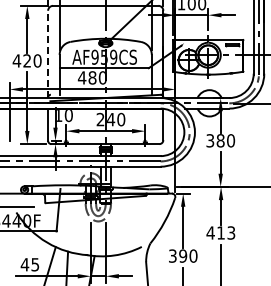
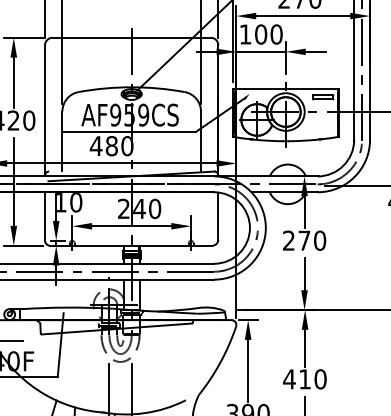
line: (48, 54) -> (45, 110), dashed -> solid
text: (215, 140) -> (296, 240), 380 -> 270
text: (231, 232) -> (320, 378), 413 -> 410

